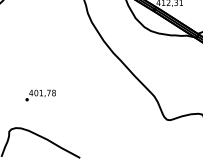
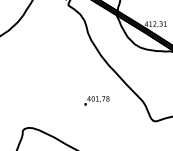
text: (40, 94) -> (96, 100), moved

